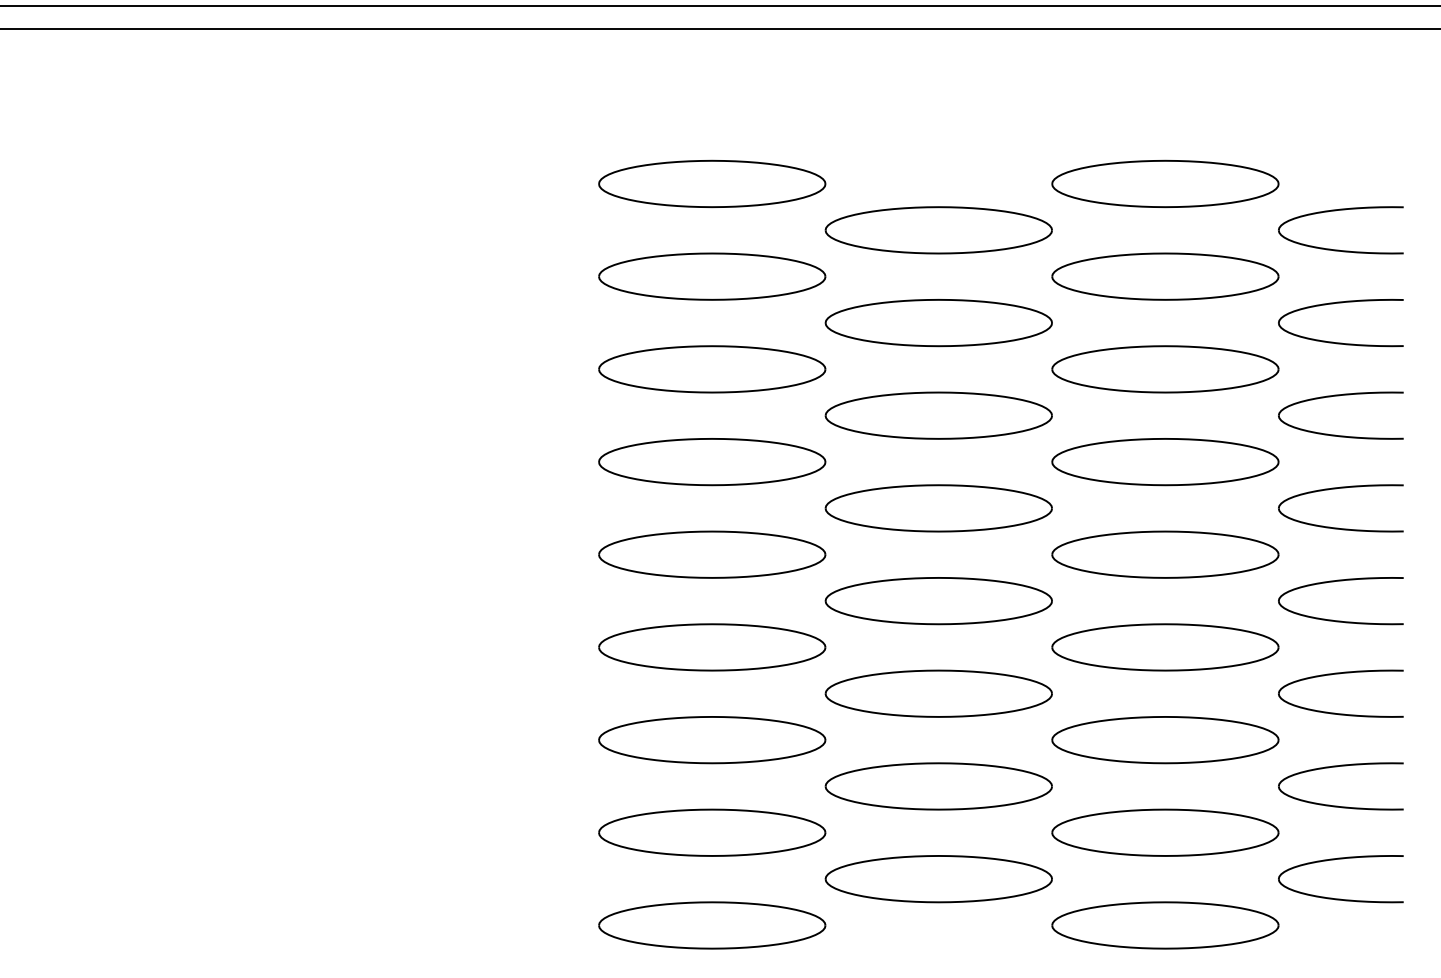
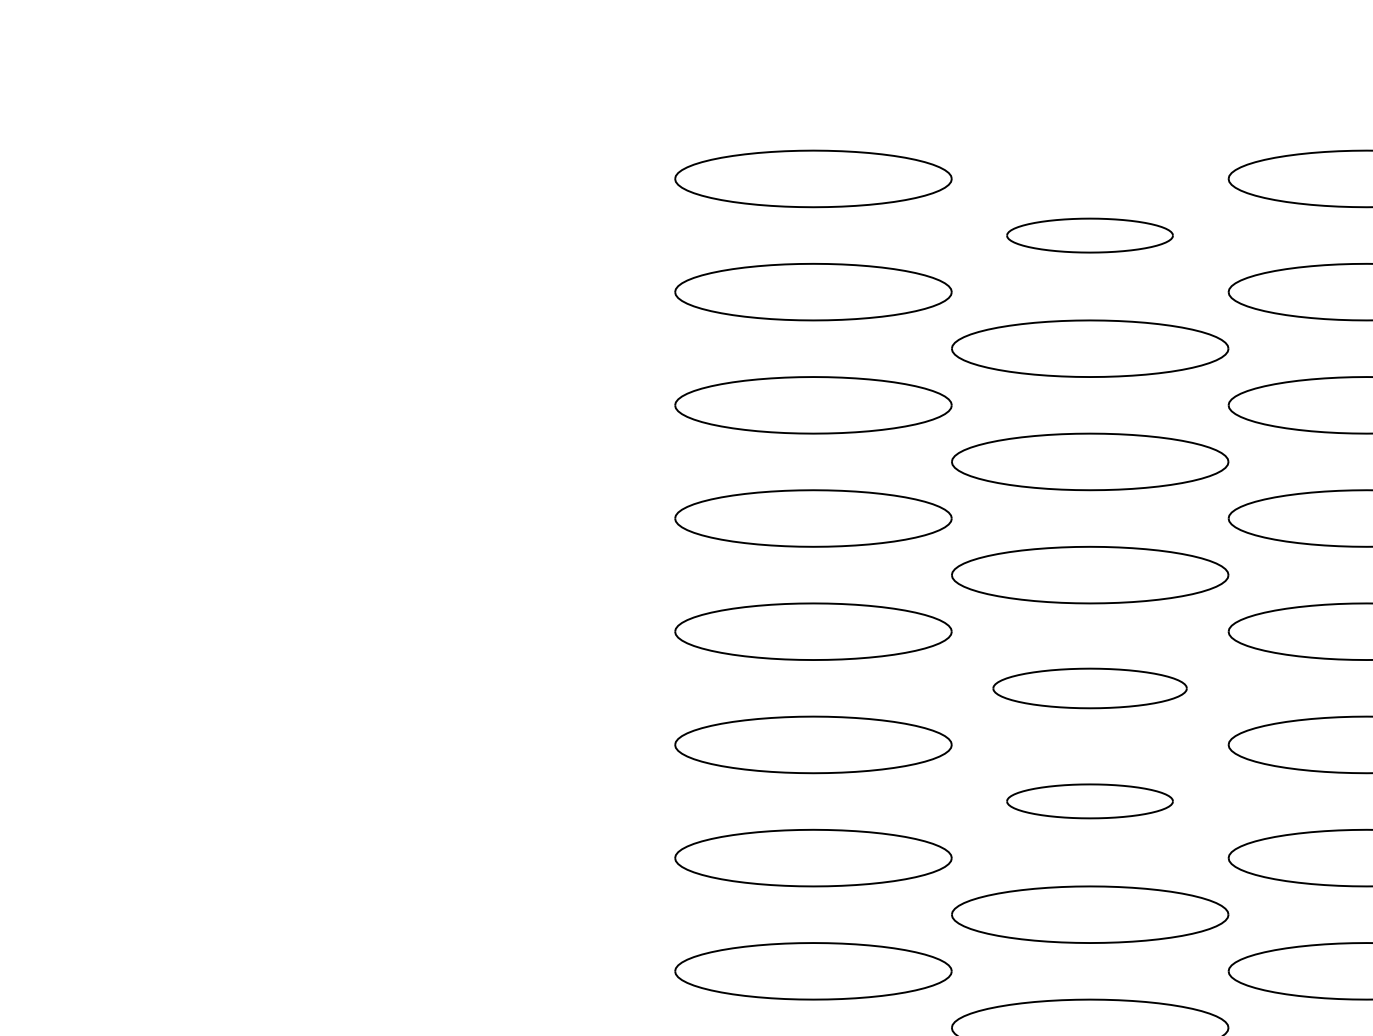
part: (938, 230) -> (1089, 235), size x0.6
part: (938, 601) -> (1089, 688), size x0.7
part: (938, 693) -> (1089, 801), size x0.6

